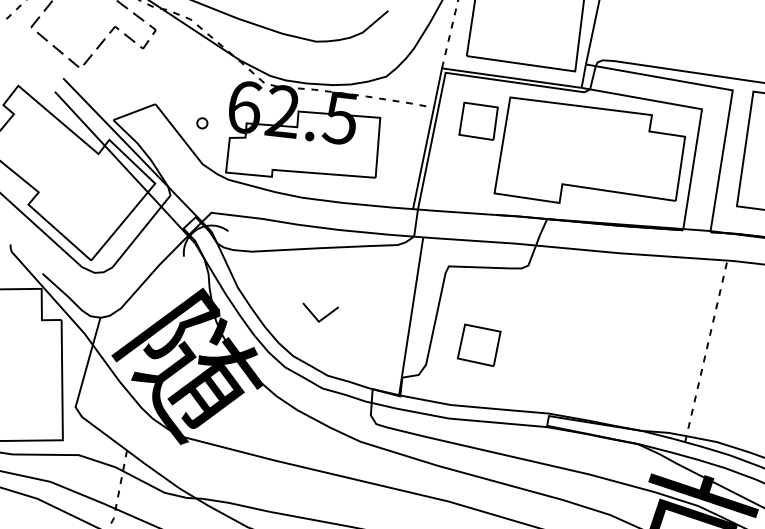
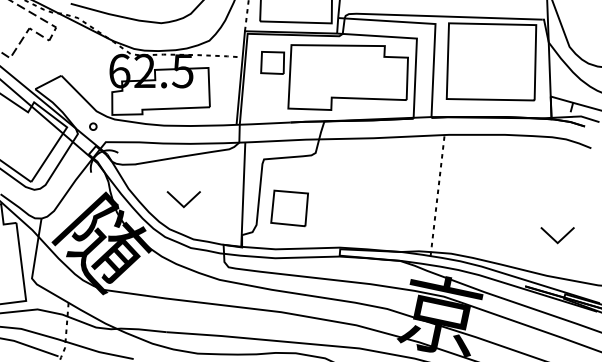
part: (202, 123) -> (93, 126), moved
part: (319, 313) -> (183, 199), size x1.43
part: (478, 345) -> (289, 208), size x1.43

